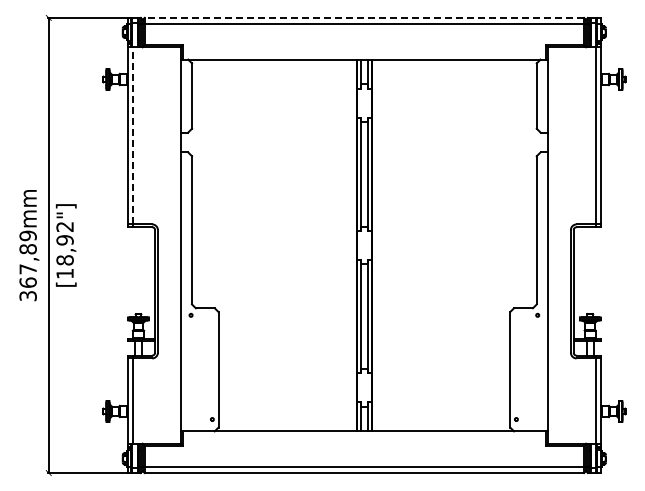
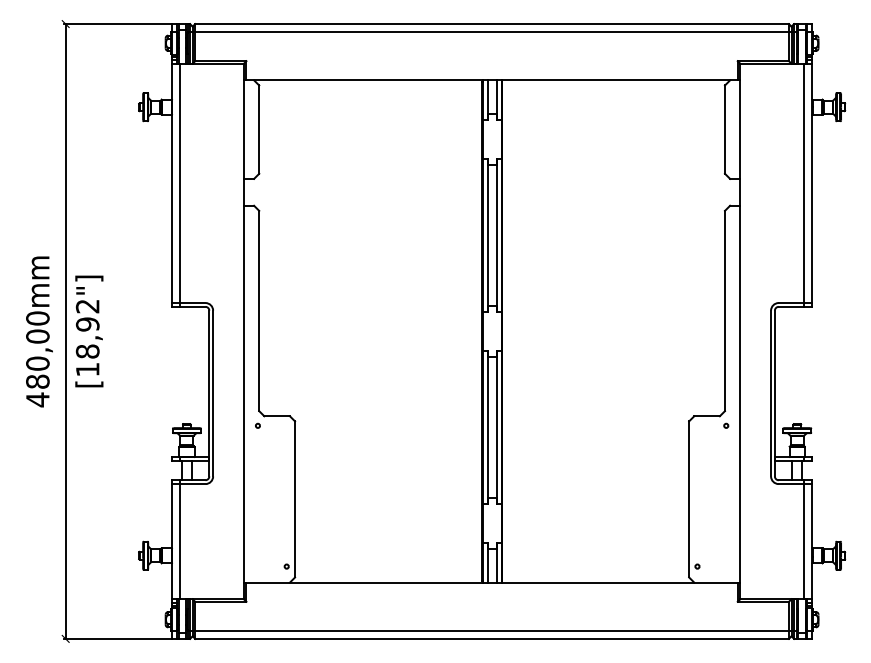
line: (364, 17) -> (492, 23), dashed -> solid
line: (133, 135) -> (180, 182), dashed -> solid
text: (27, 265) -> (36, 358), 367,89mm -> 480,00mm

